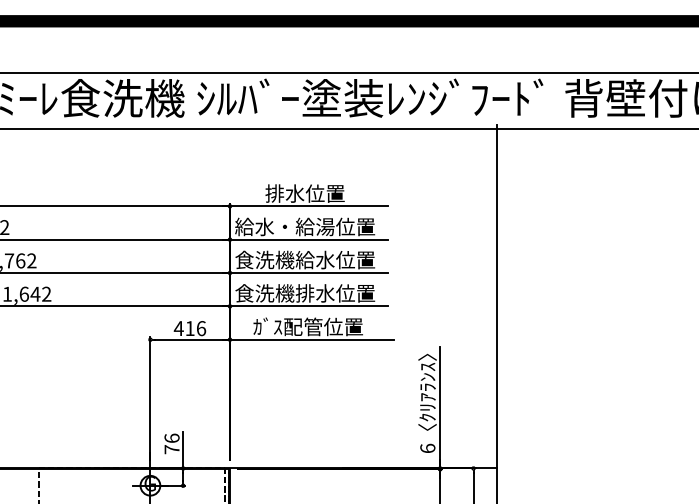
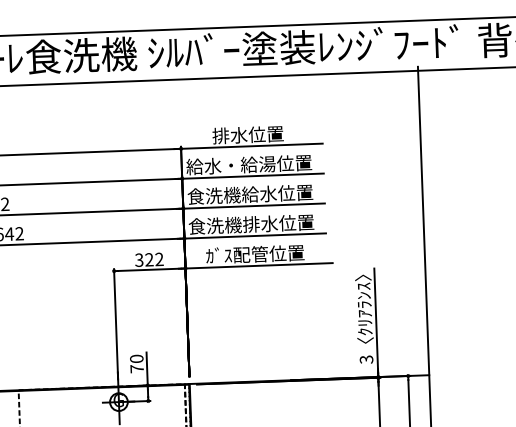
text: (189, 328) -> (148, 259), 416 -> 322
text: (171, 437) -> (136, 358), 76 -> 70
text: (427, 448) -> (366, 359), 6 -> 3

